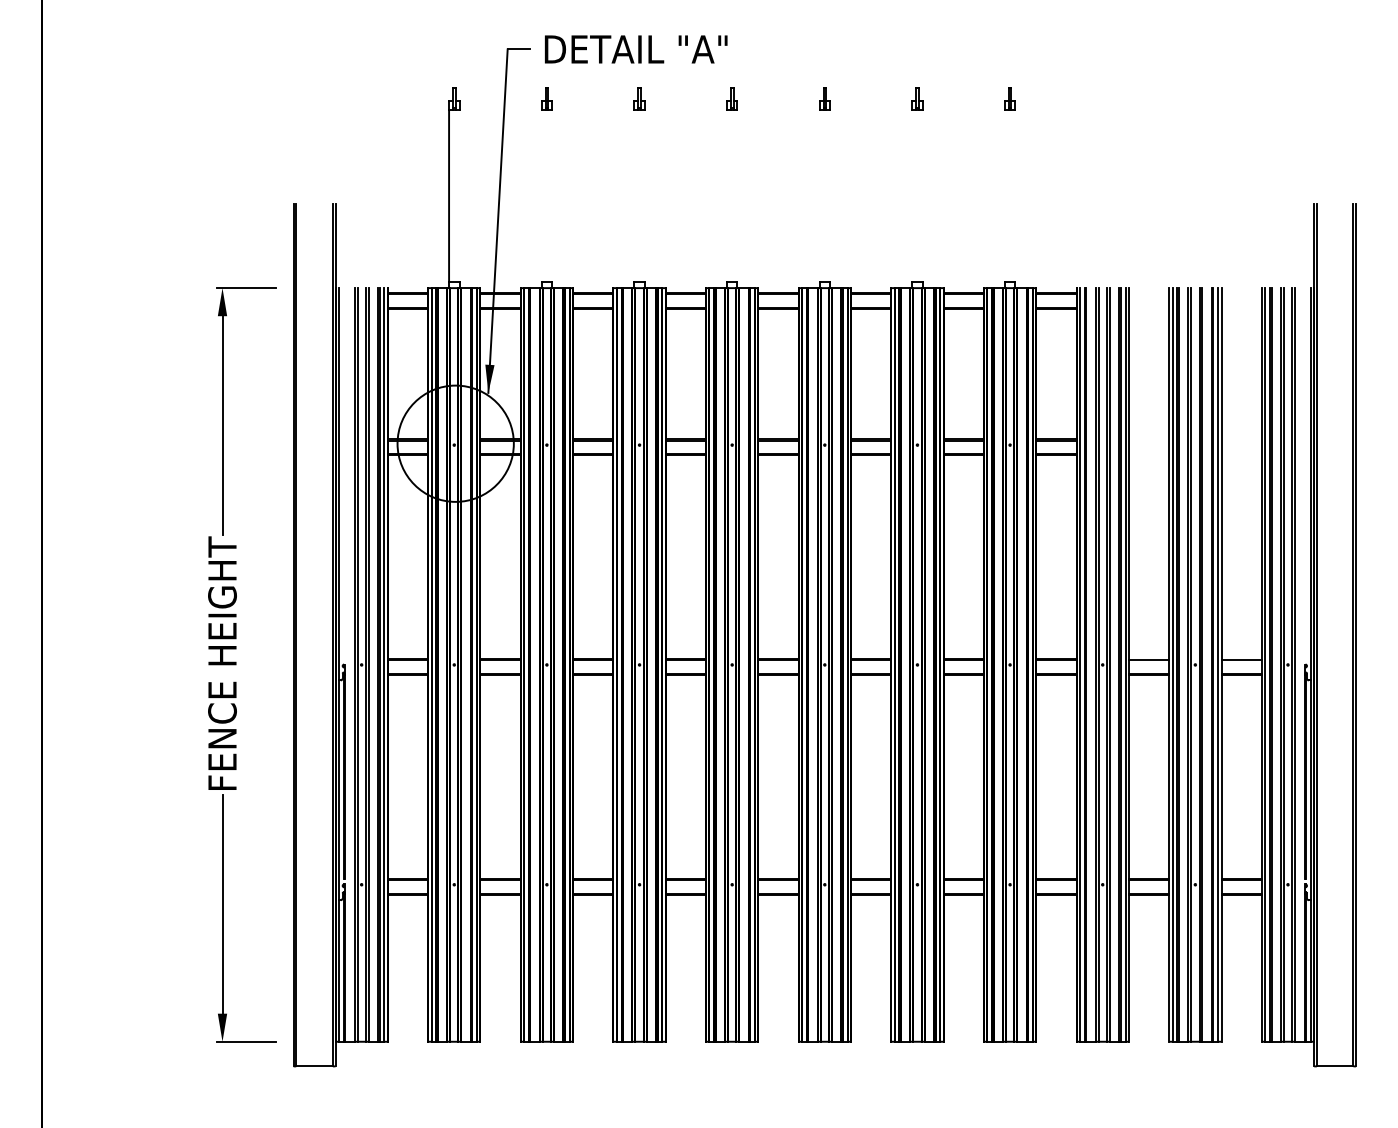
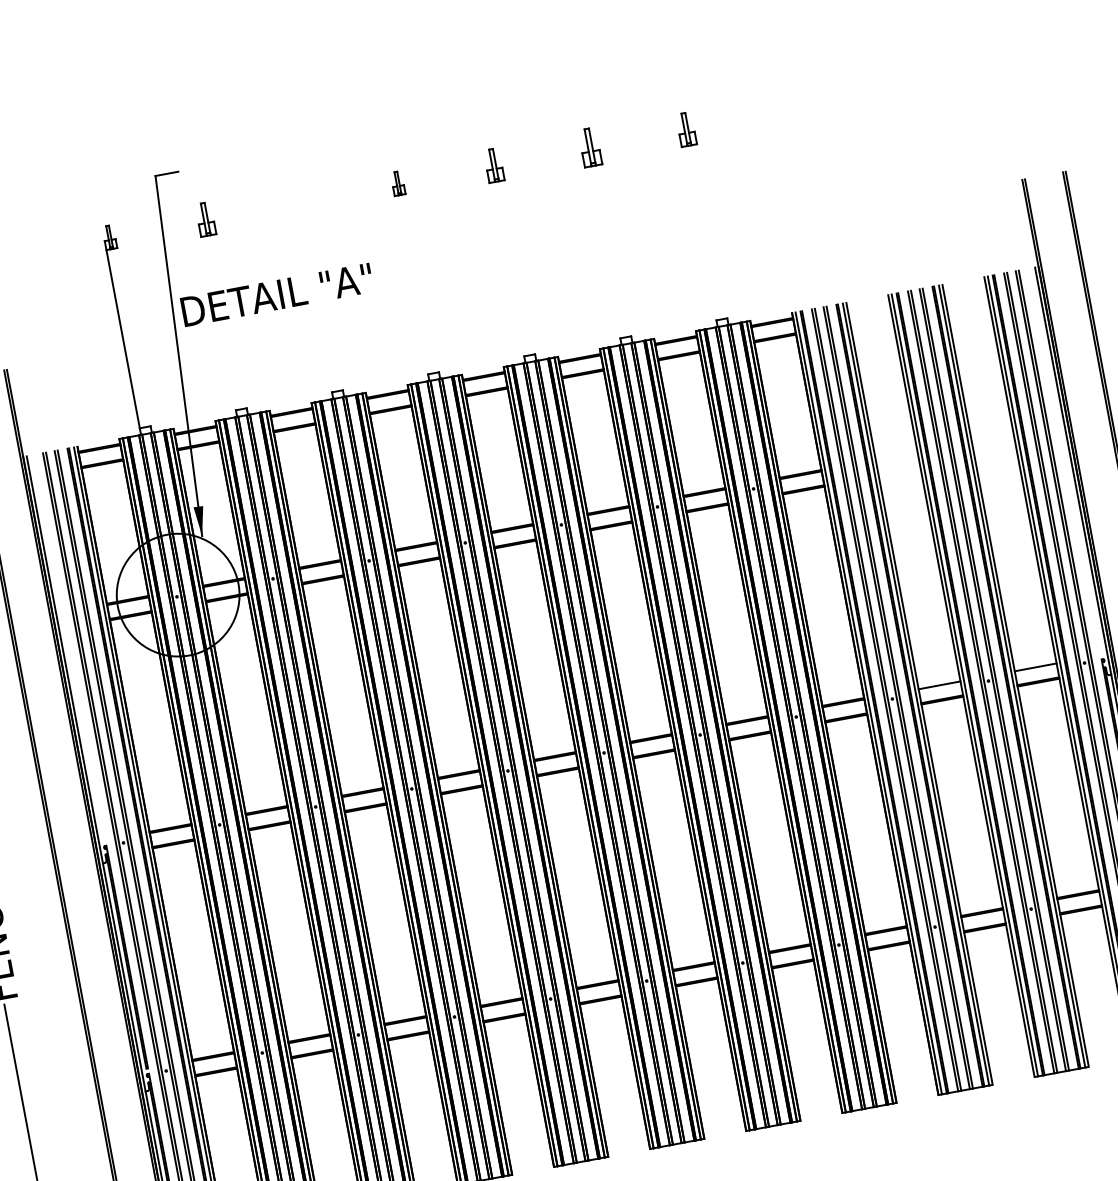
text: (636, 49) -> (277, 294), moved
part: (546, 98) -> (205, 219), size x1.4
part: (639, 98) -> (301, 201), removed
part: (824, 98) -> (493, 165), size x1.4
part: (917, 98) -> (590, 147), size x1.6
part: (1009, 98) -> (685, 129), size x1.4

